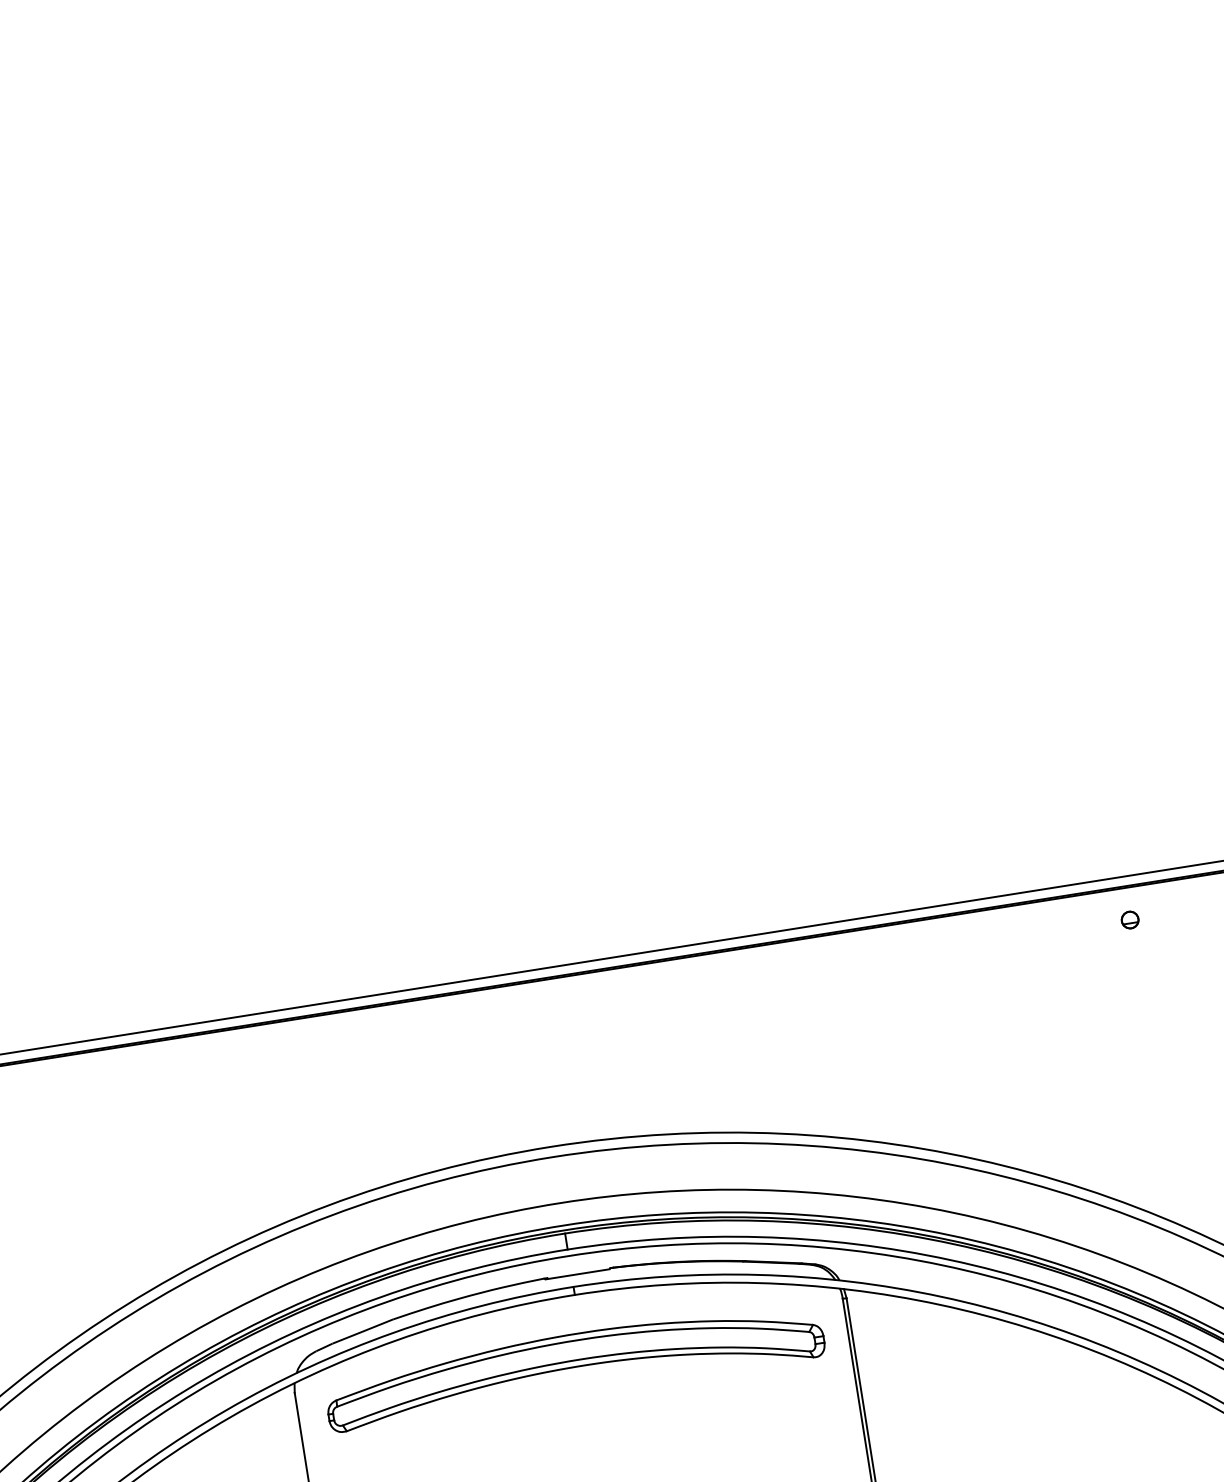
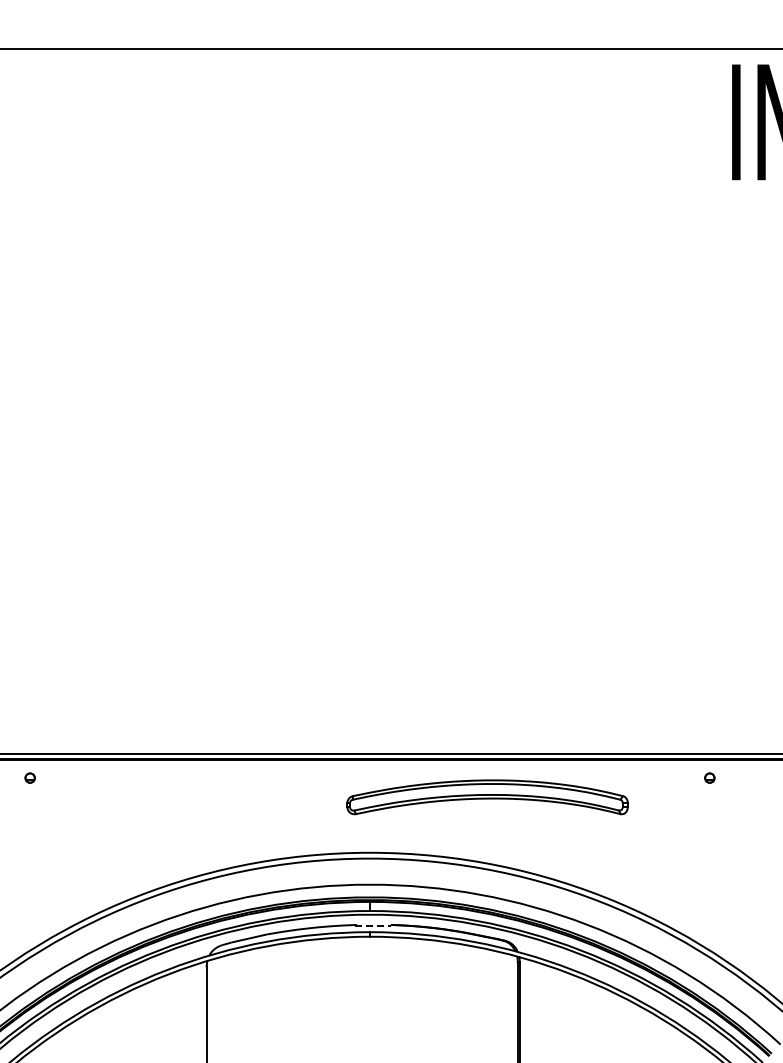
line: (577, 1274) -> (373, 925), solid -> dashed
part: (574, 1365) -> (487, 797), moved

